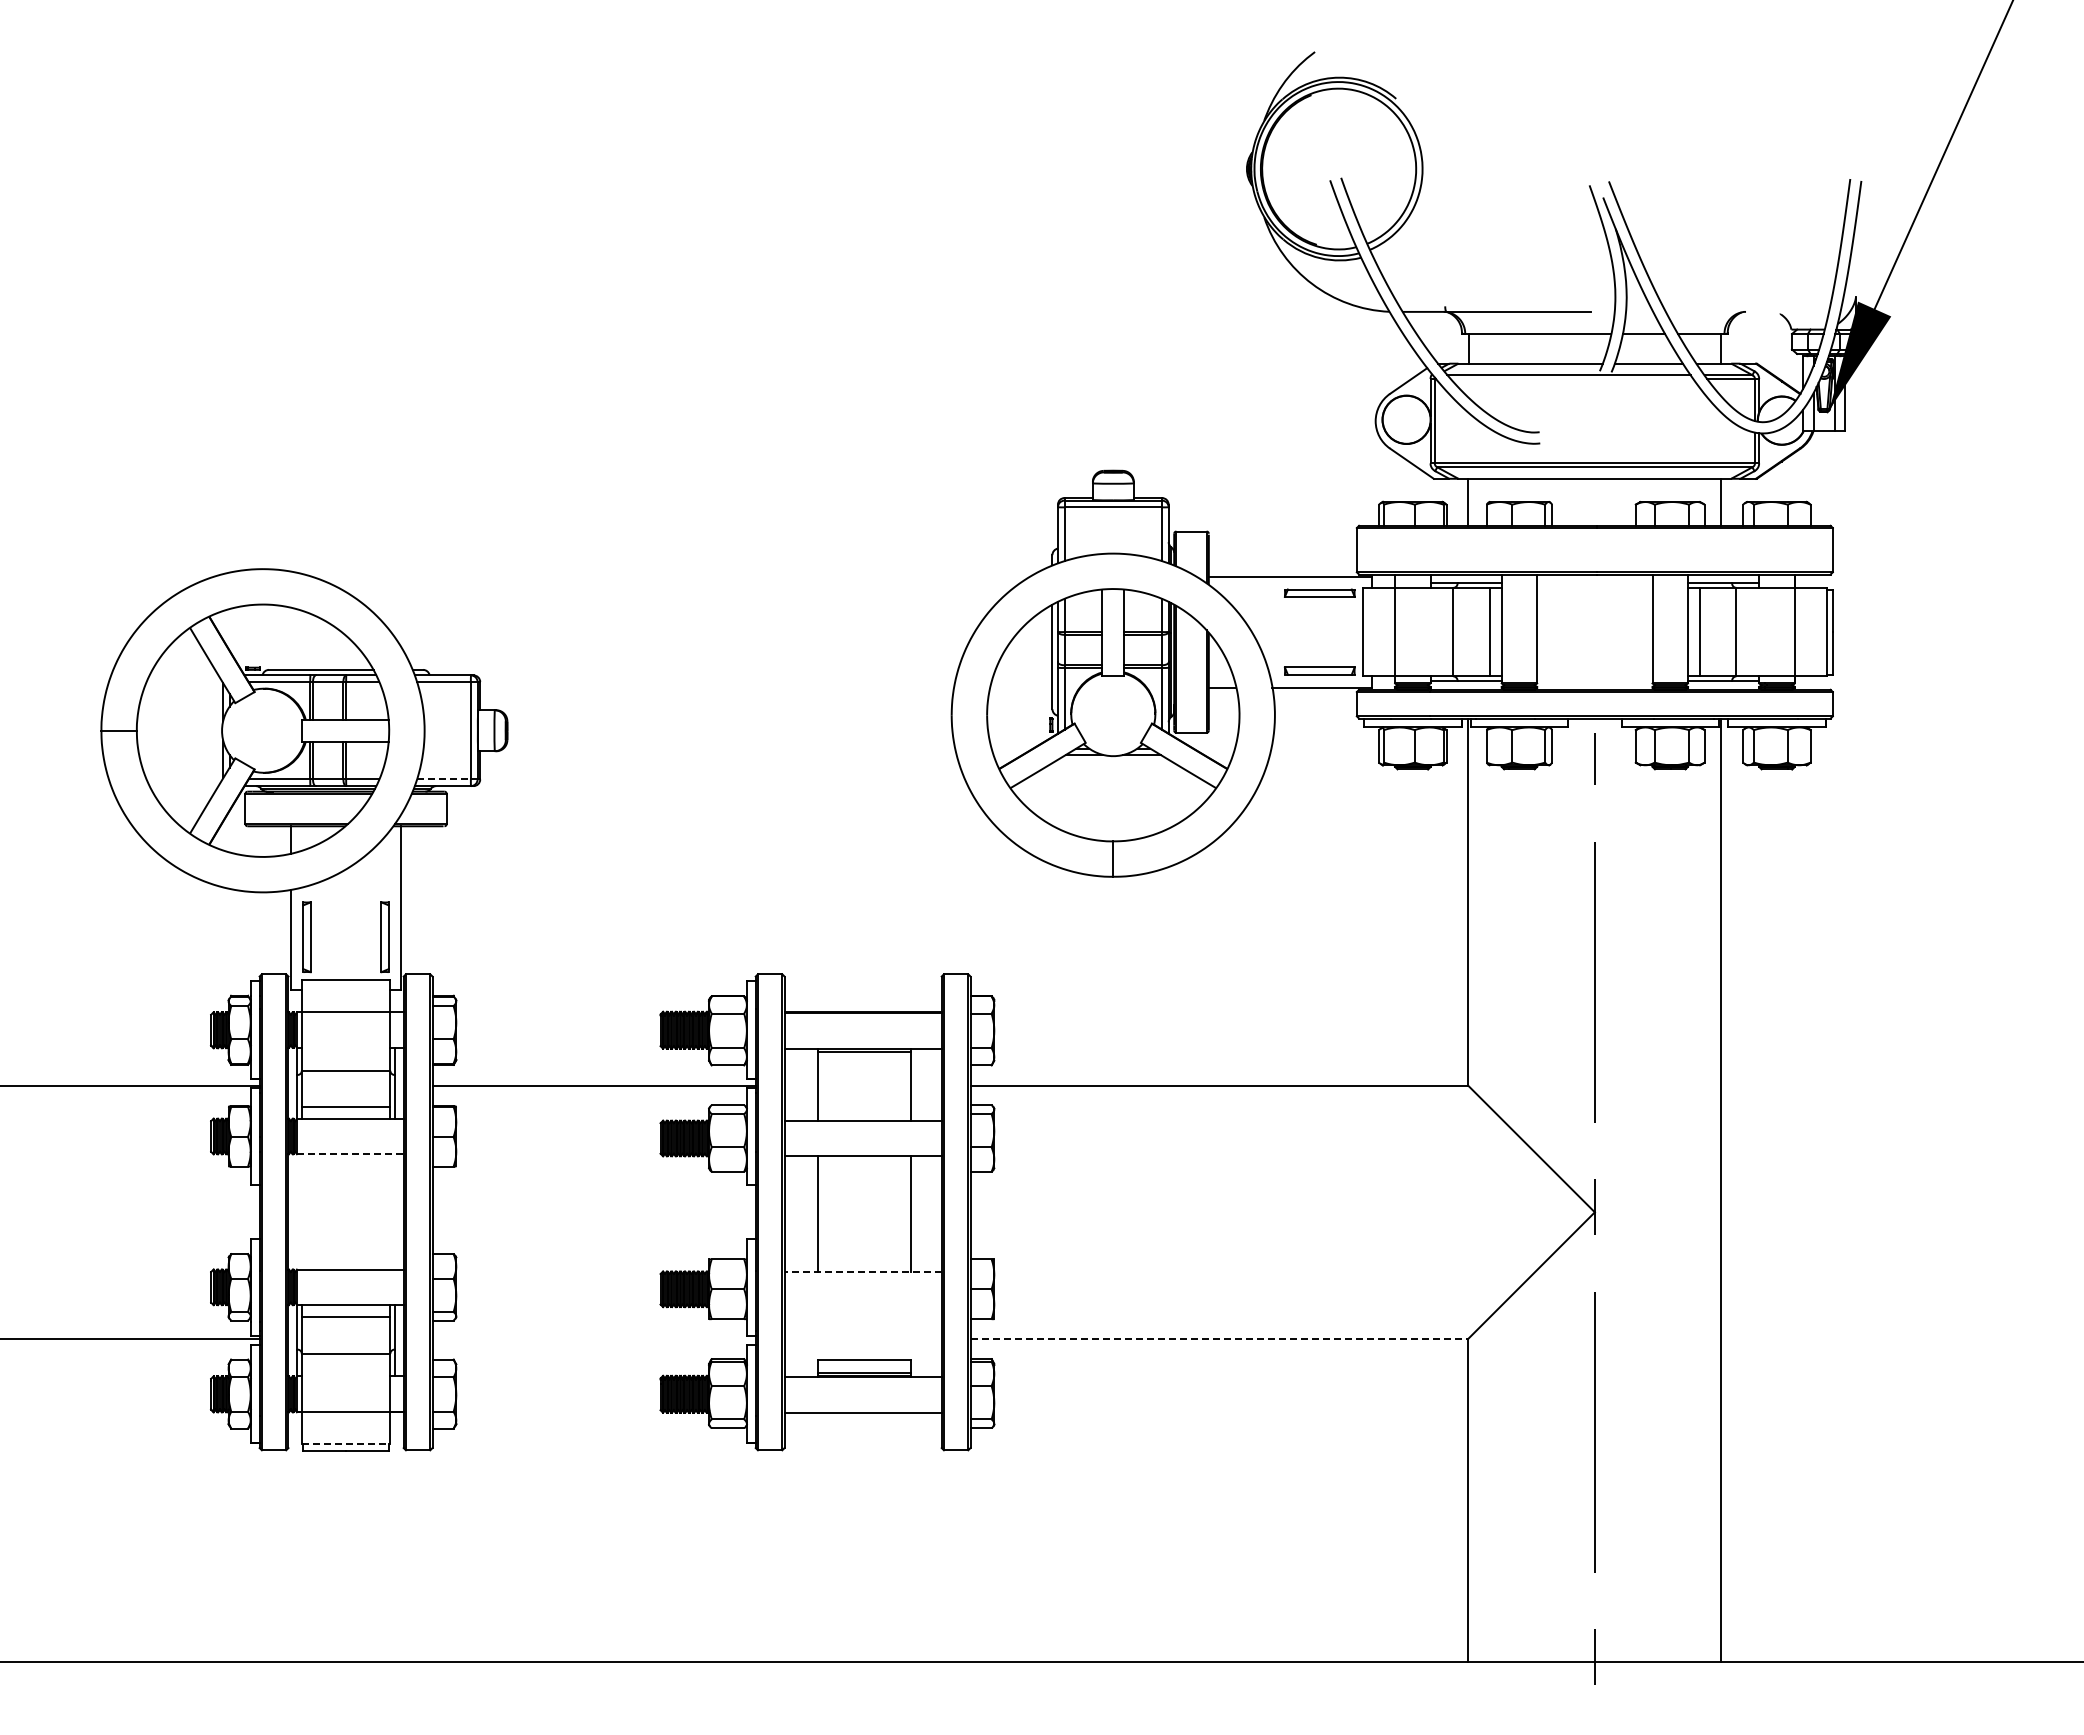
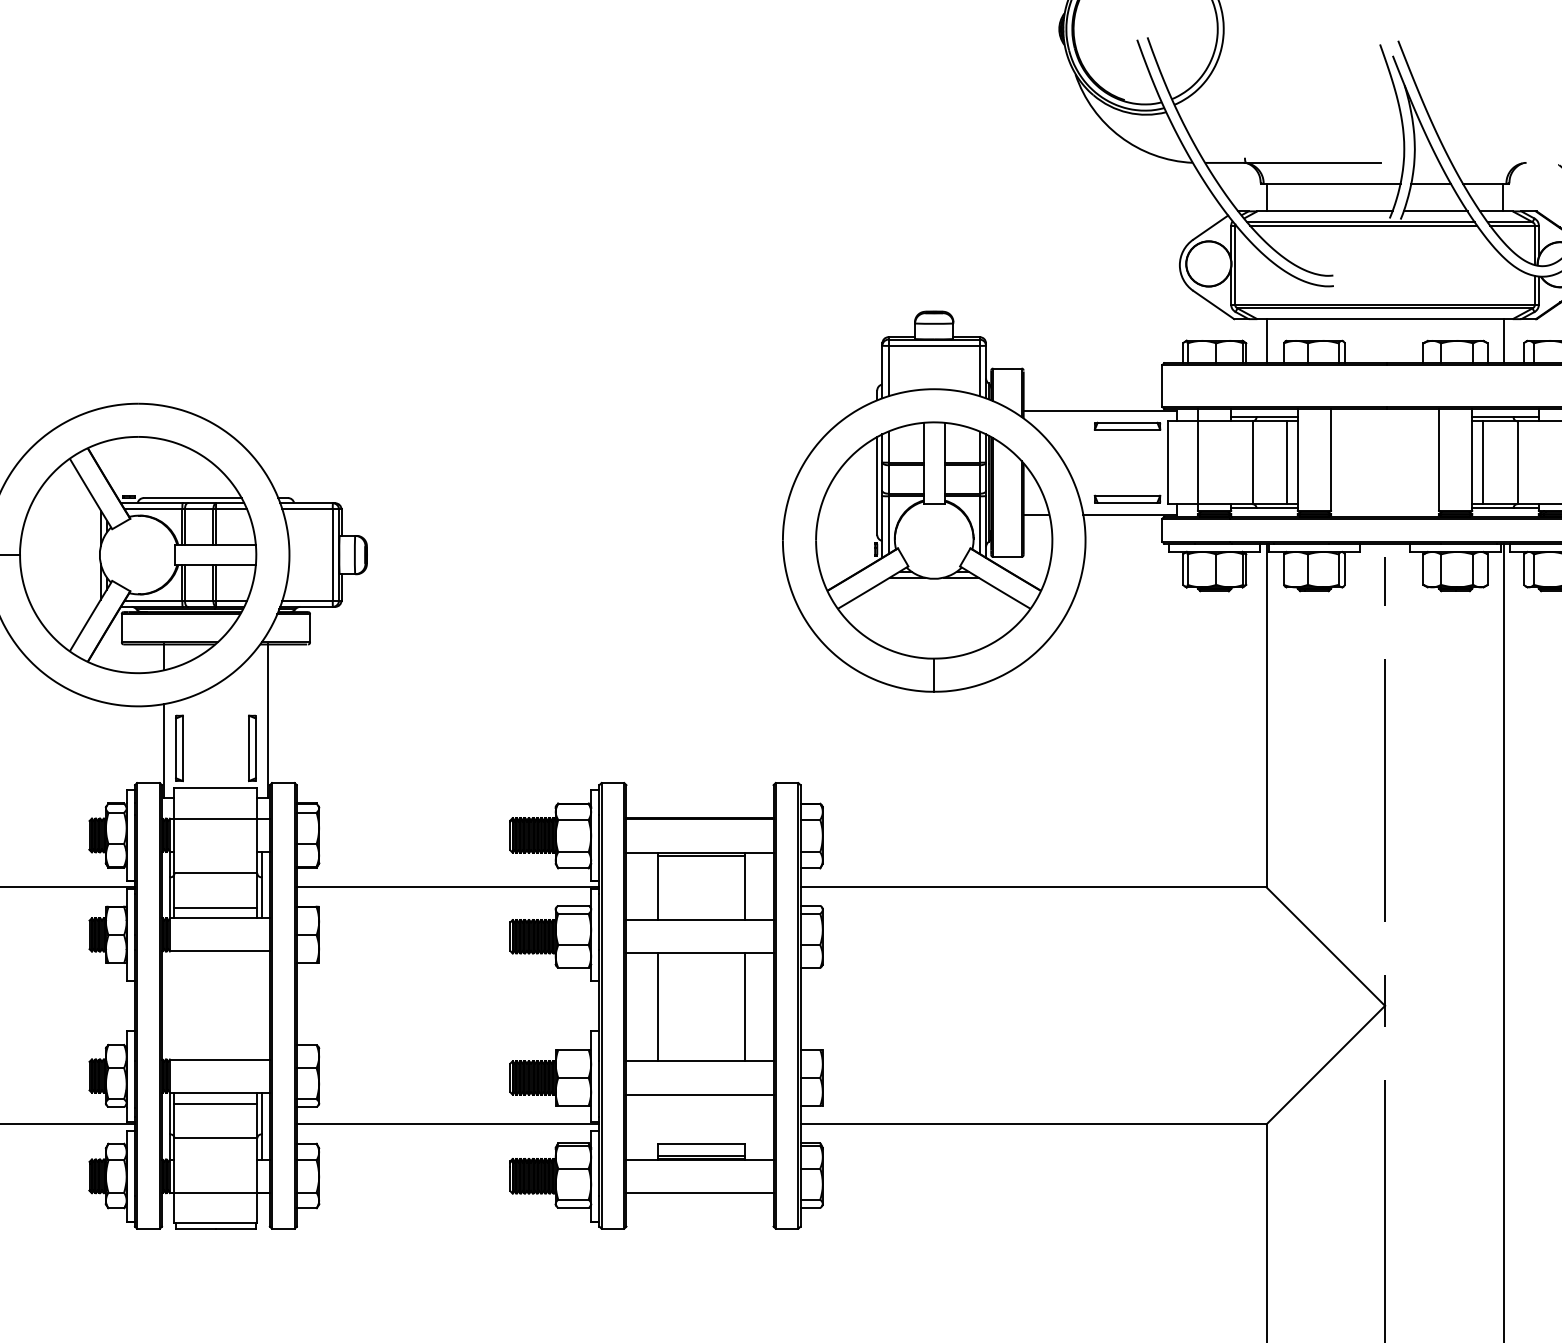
line: (1571, 379) -> (1363, 226), added
line: (443, 779) -> (307, 600), dashed -> solid
line: (350, 1154) -> (220, 951), dashed -> solid
line: (863, 1271) -> (700, 1061), dashed -> solid
line: (862, 1307) -> (699, 1094), added
line: (593, 1338) -> (447, 1124), added
line: (1219, 1338) -> (1033, 1124), dashed -> solid
line: (346, 1444) -> (216, 1223), dashed -> solid

